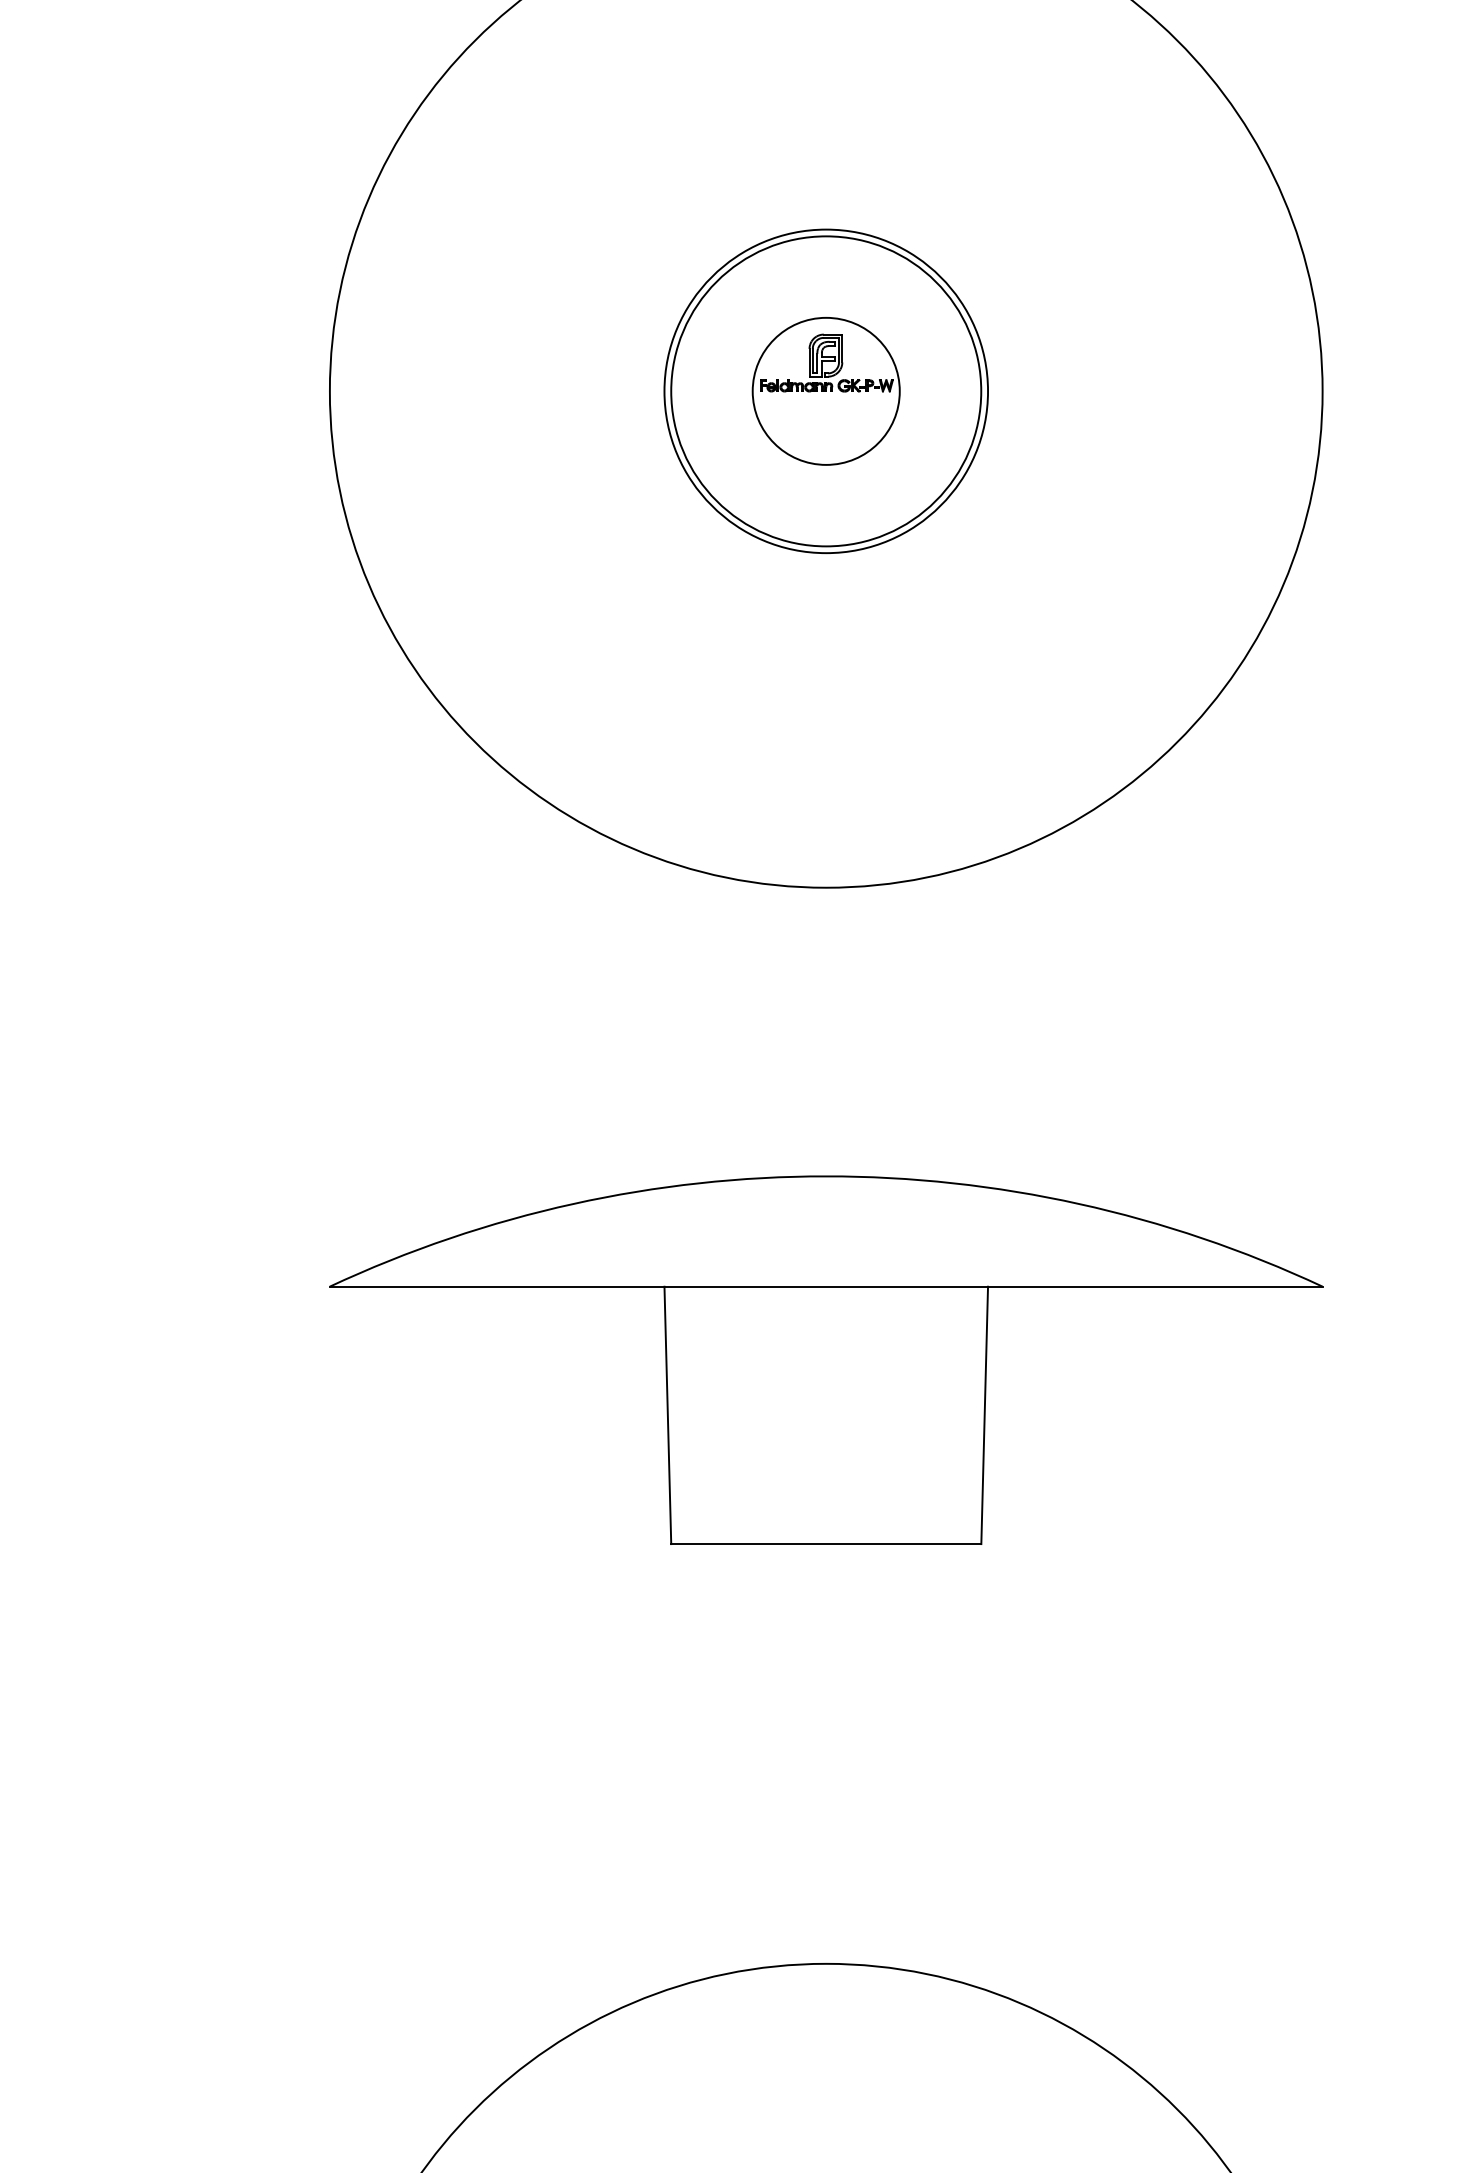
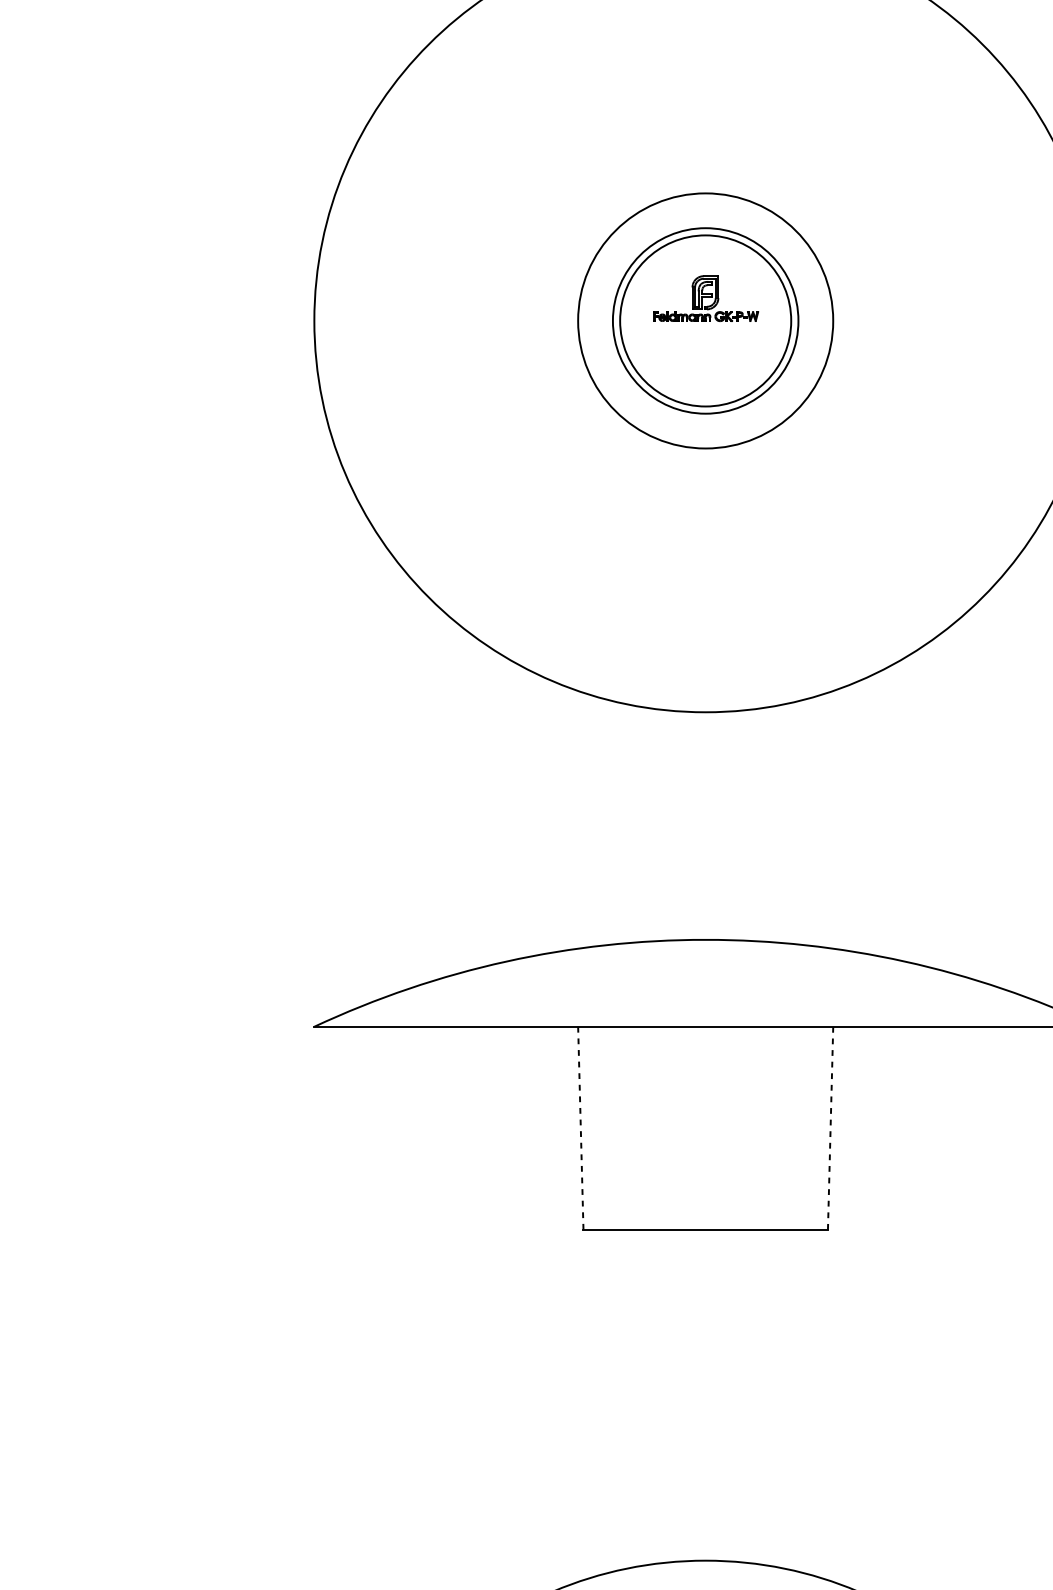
circle: (825, 390) -> (705, 320), size x1.6
circle: (826, 391) -> (705, 321), size x0.7
line: (667, 1415) -> (580, 1128), solid -> dashed
line: (984, 1415) -> (830, 1128), solid -> dashed

